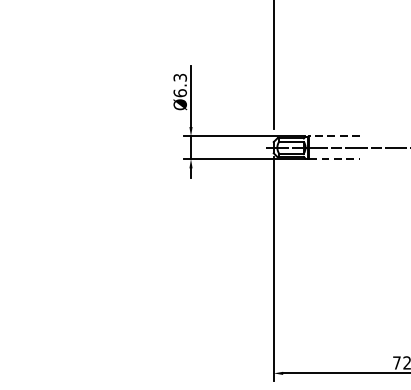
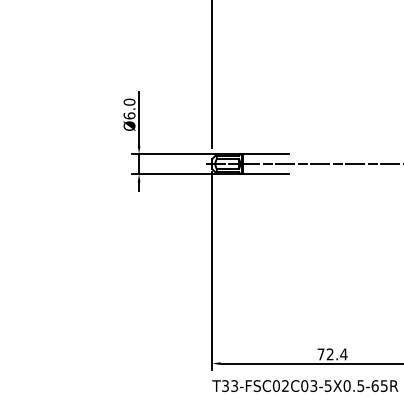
text: (180, 76) -> (129, 101), Ø6.3 -> Ø6.0
line: (335, 136) -> (266, 154), dashed -> solid
line: (335, 159) -> (266, 174), dashed -> solid

